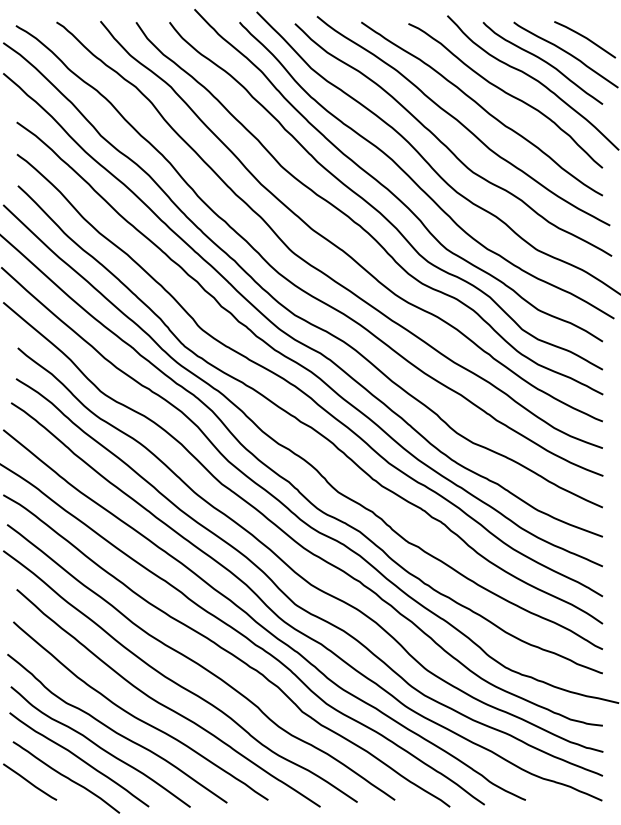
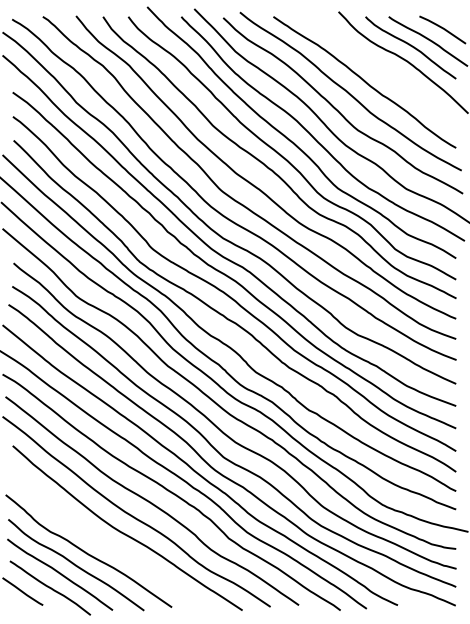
curve: (506, 94) -> (383, 71), removed
curve: (138, 717) -> (104, 542), removed

